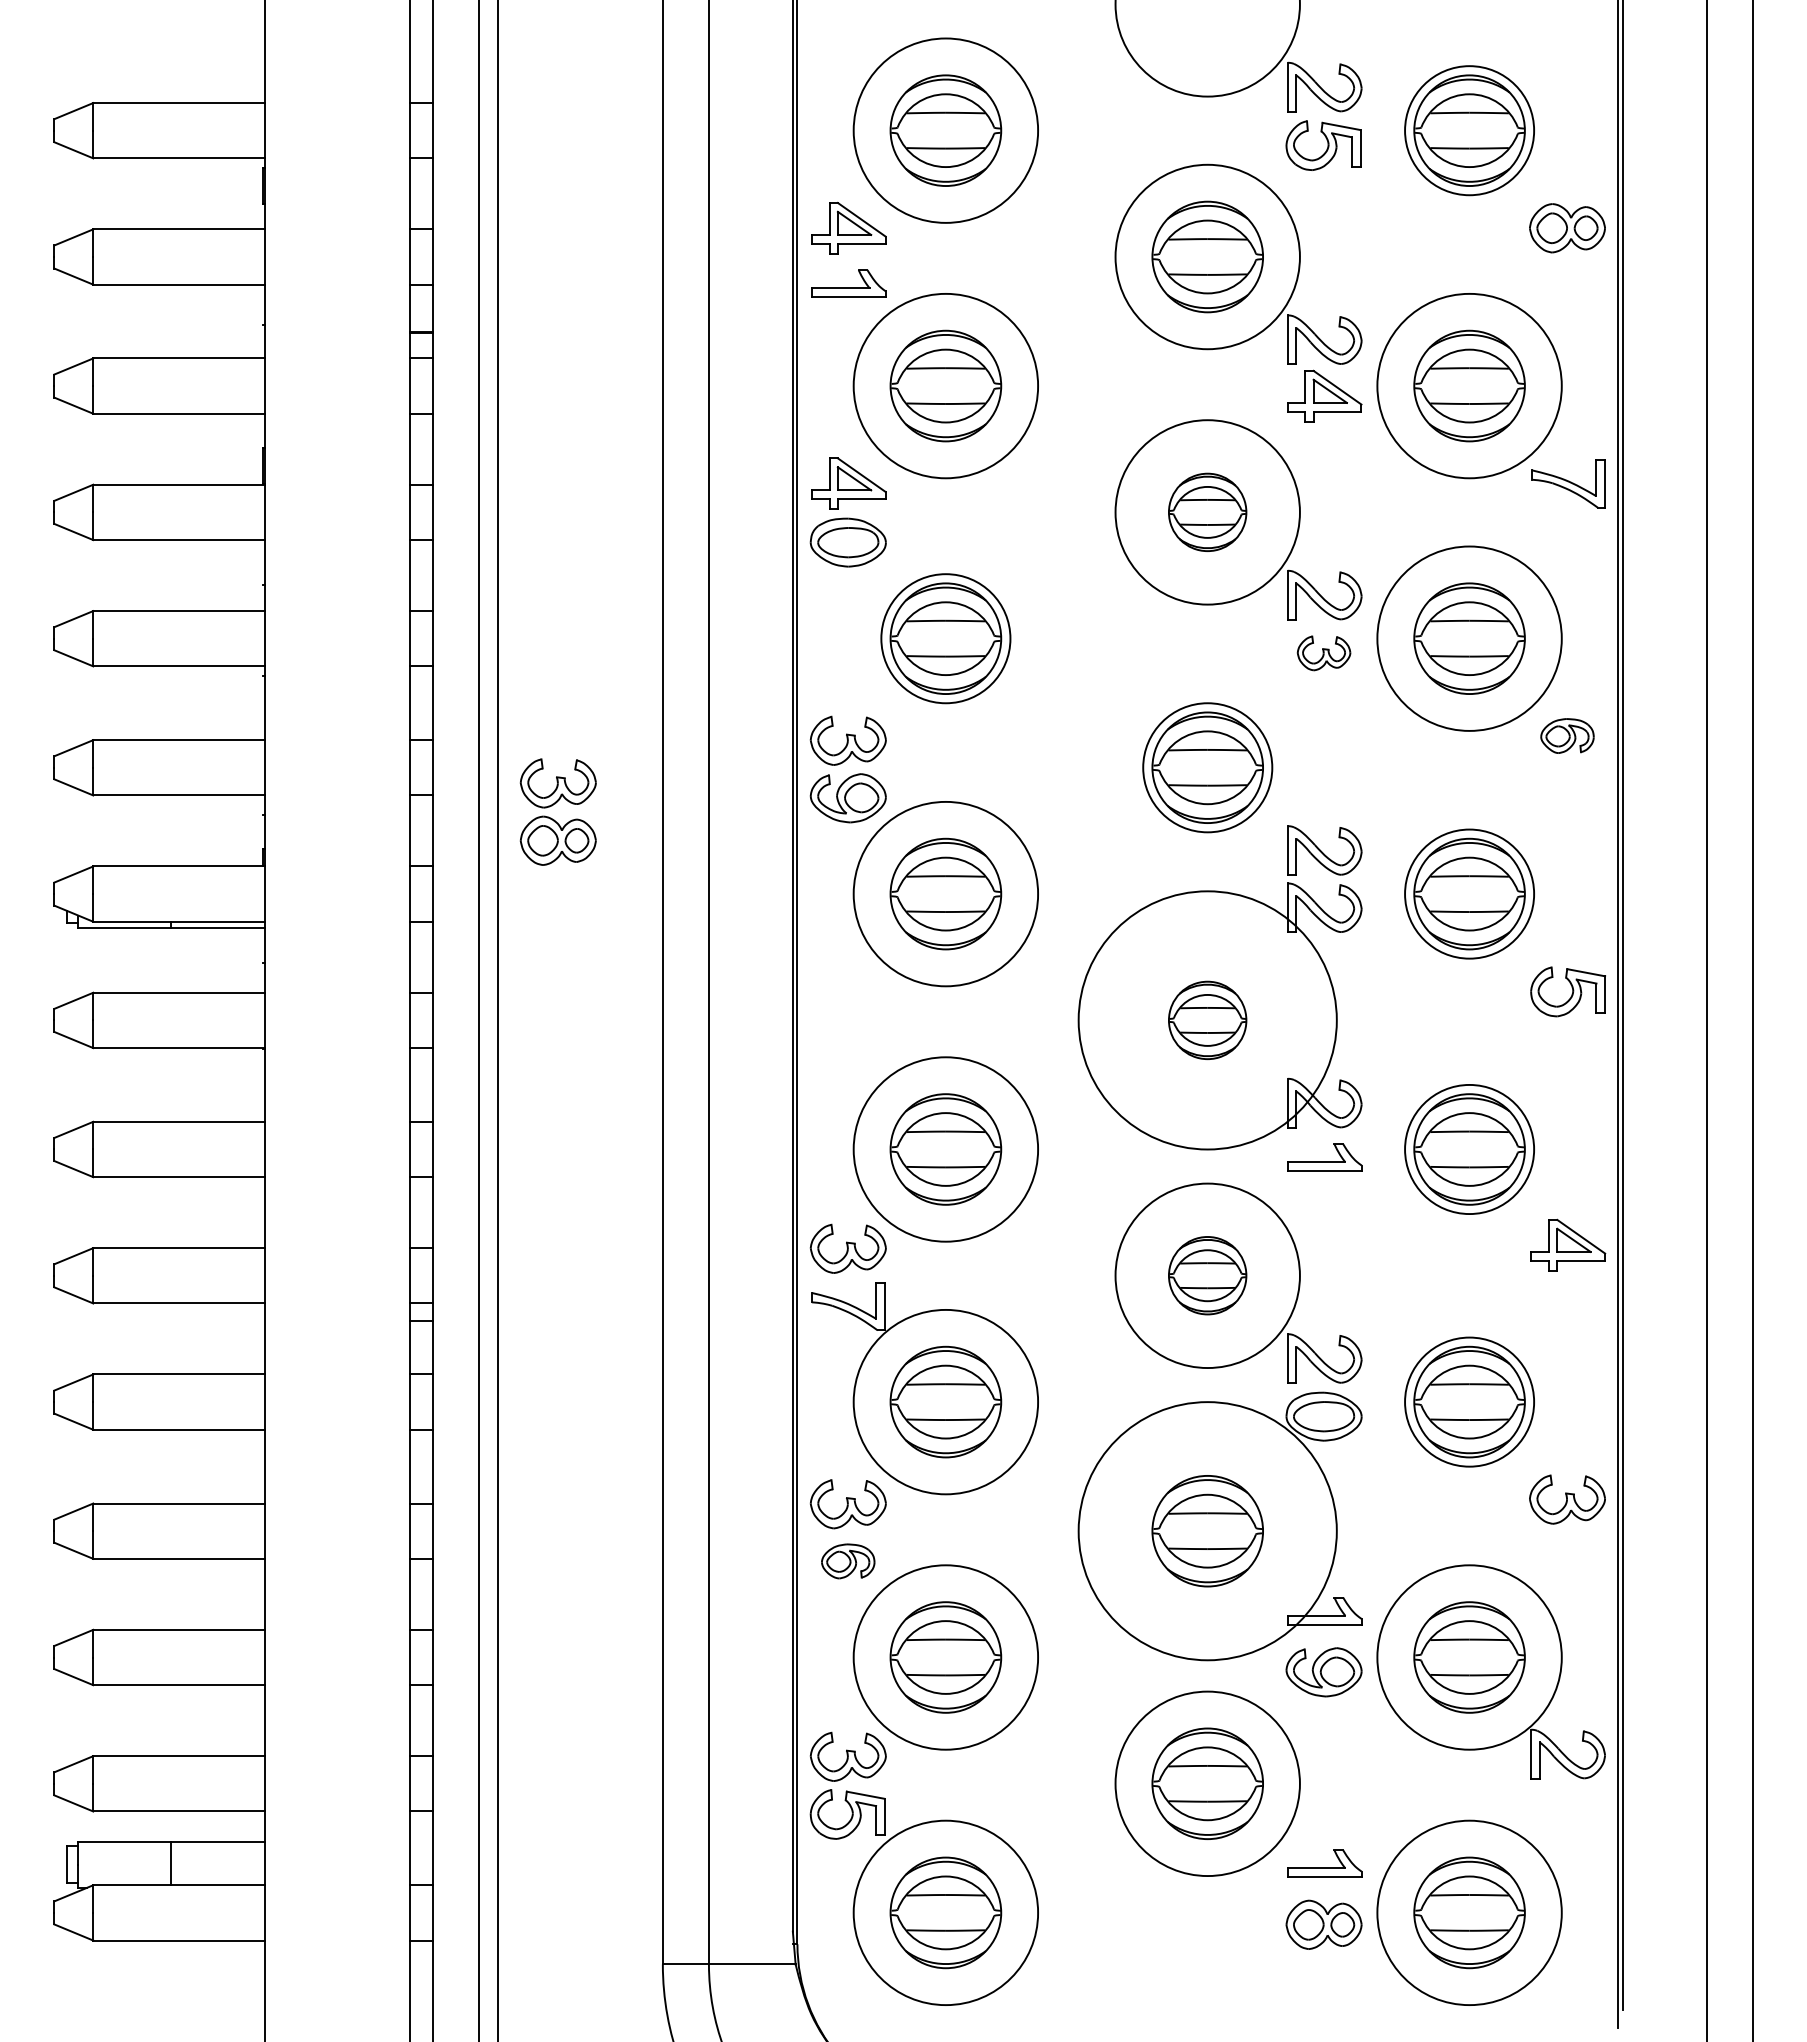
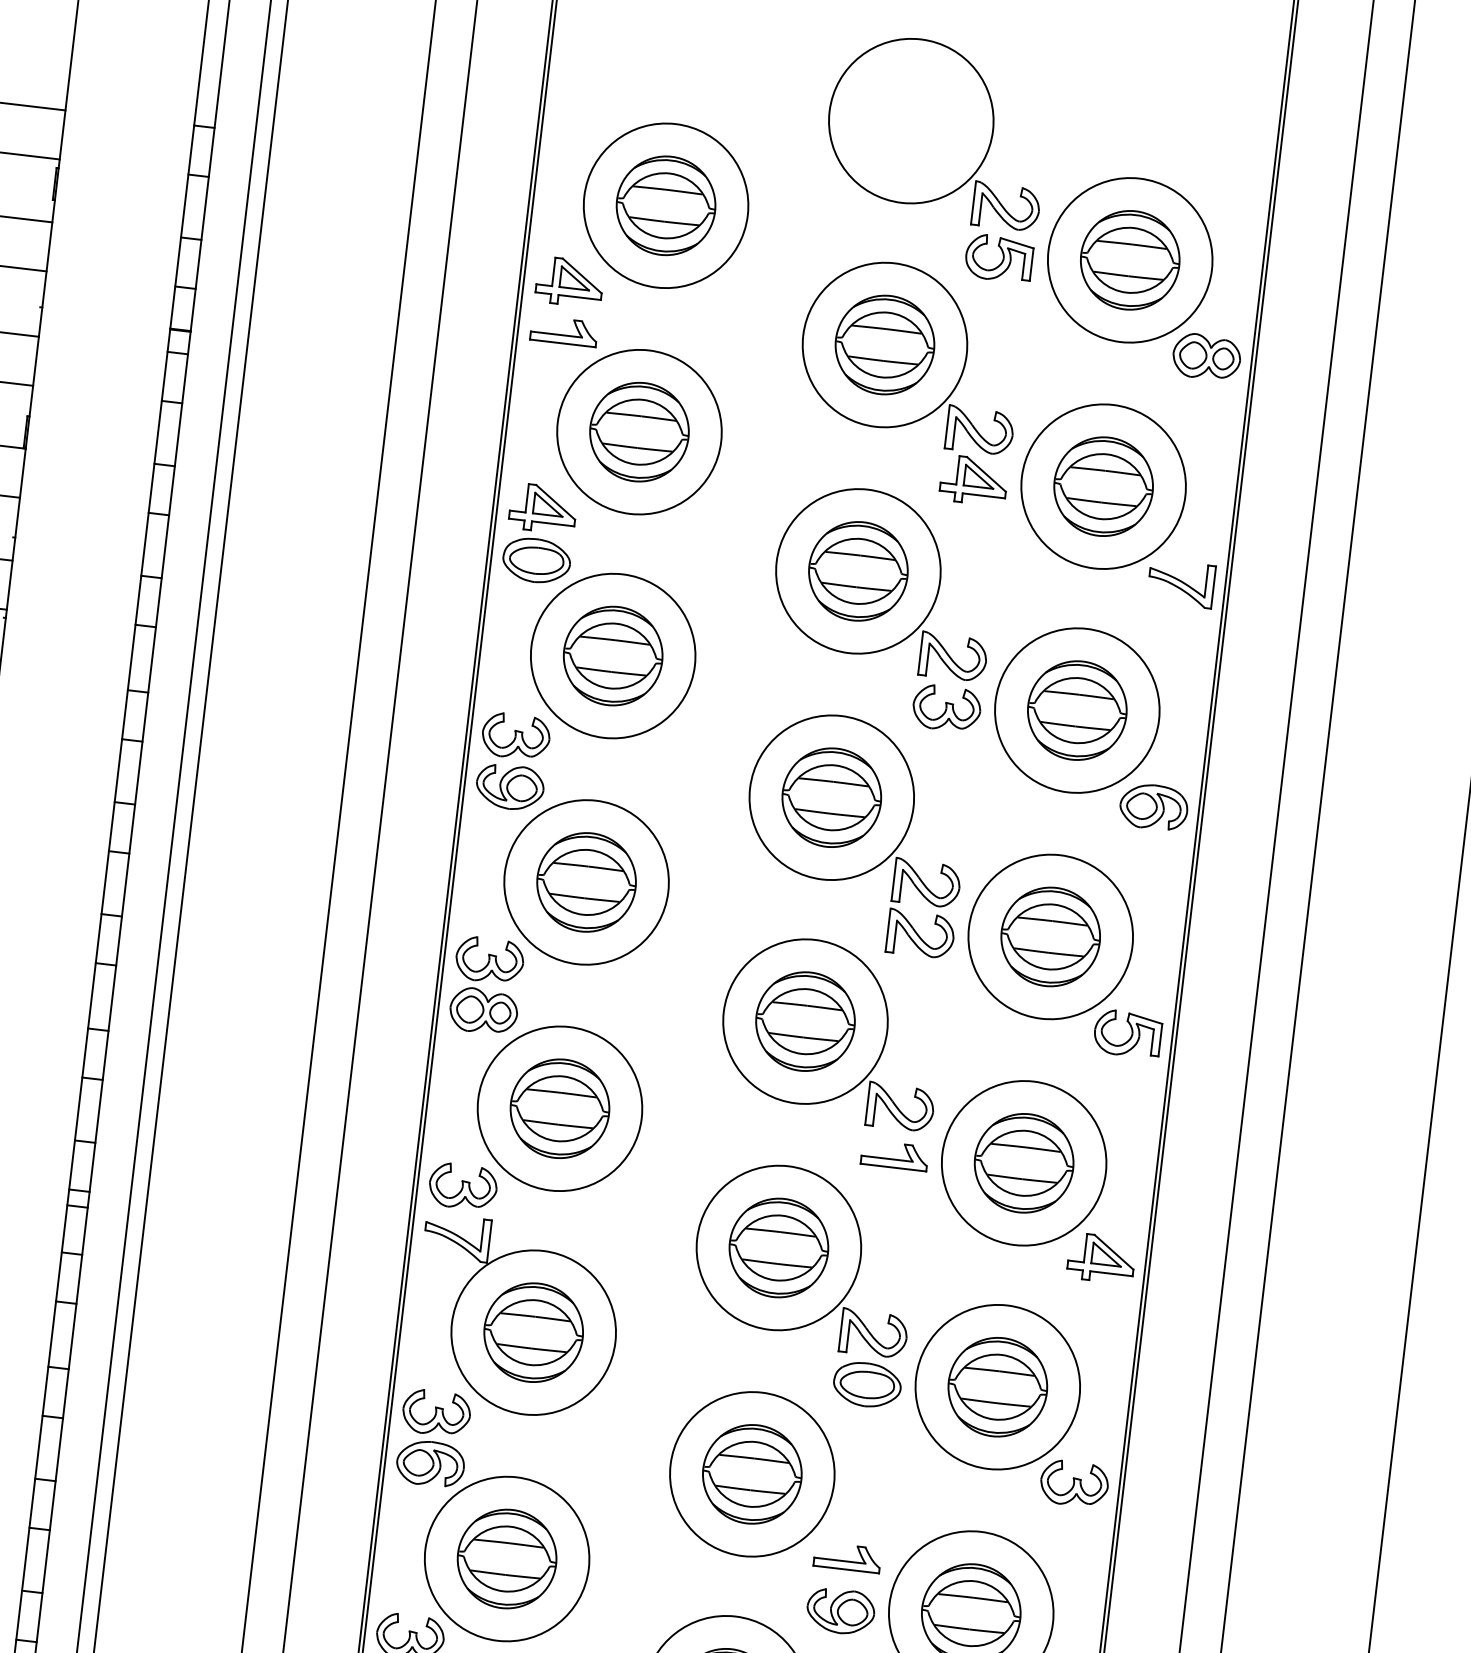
circle: (1469, 130) -> (1130, 260), size x1.43
part: (1207, 512) -> (858, 571), size x1.43
circle: (945, 638) -> (612, 655), size x1.43
part: (1323, 653) -> (946, 708), size x1.43
part: (1567, 735) -> (1154, 806), size x1.43
circle: (1207, 767) -> (831, 797), size x1.43
part: (552, 806) -> (482, 980), moved
circle: (1469, 893) -> (1050, 936), size x1.43
circle: (1207, 1020) -> (805, 1021), size x0.71
part: (1207, 1020) -> (805, 1021), size x1.43
circle: (1469, 1149) -> (1024, 1163), size x1.43
part: (1207, 1275) -> (778, 1247), size x1.43
circle: (1469, 1401) -> (997, 1386), size x1.43
circle: (1207, 1531) -> (752, 1474), size x0.71
part: (847, 1561) -> (429, 1463), size x1.43

